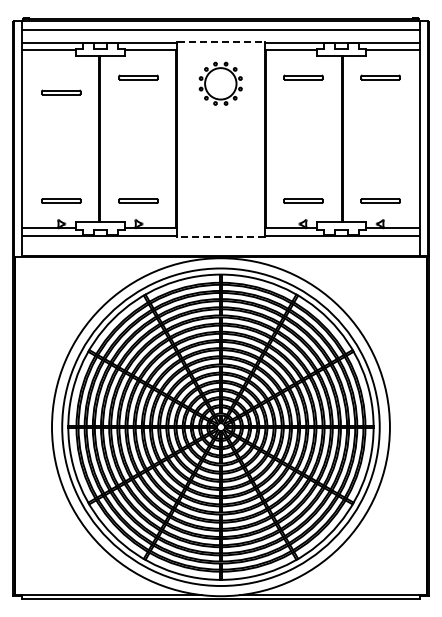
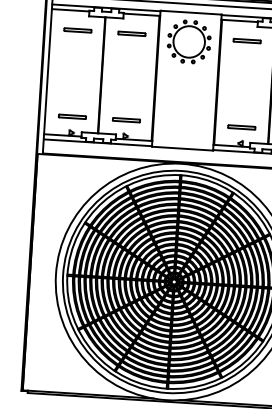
line: (221, 42) -> (191, 12), dashed -> solid
part: (220, 83) -> (188, 41), size x1.43
part: (61, 92) -> (78, 30), moved
line: (220, 236) -> (182, 148), dashed -> solid

